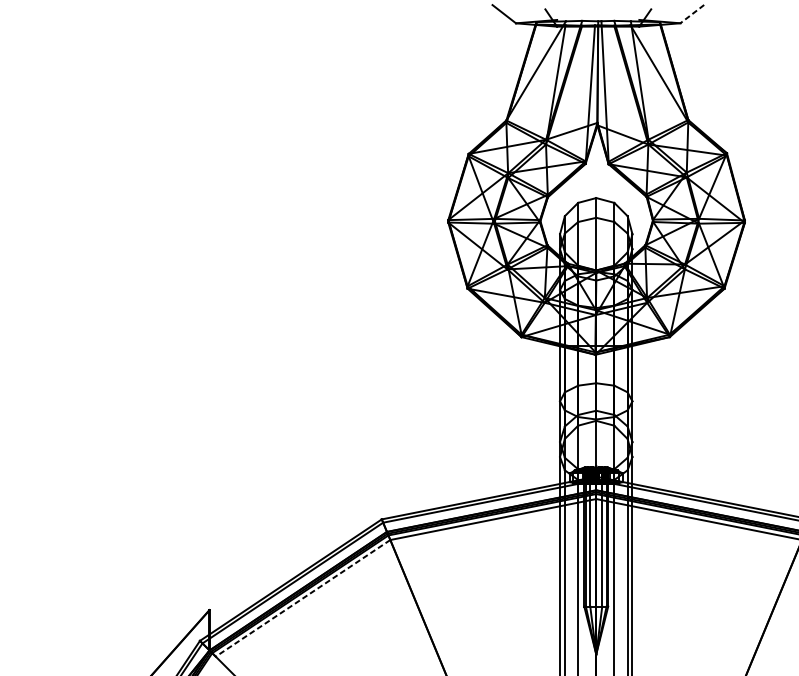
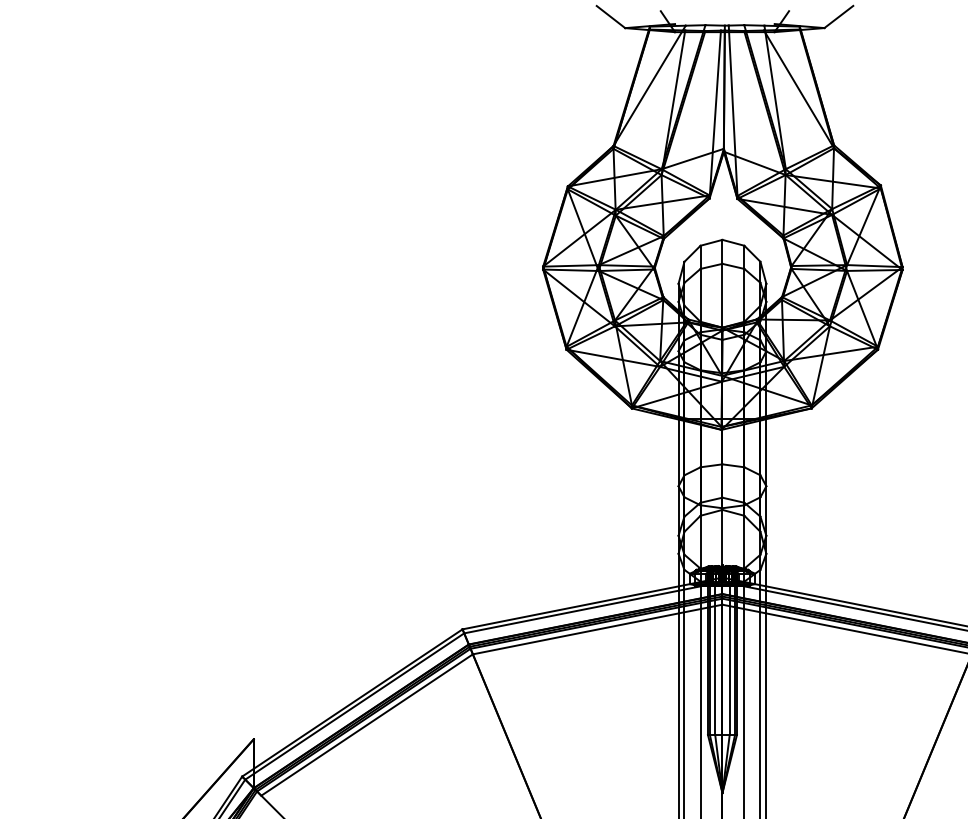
line: (691, 14) -> (838, 17), dashed -> solid
line: (302, 598) -> (366, 725), dashed -> solid

